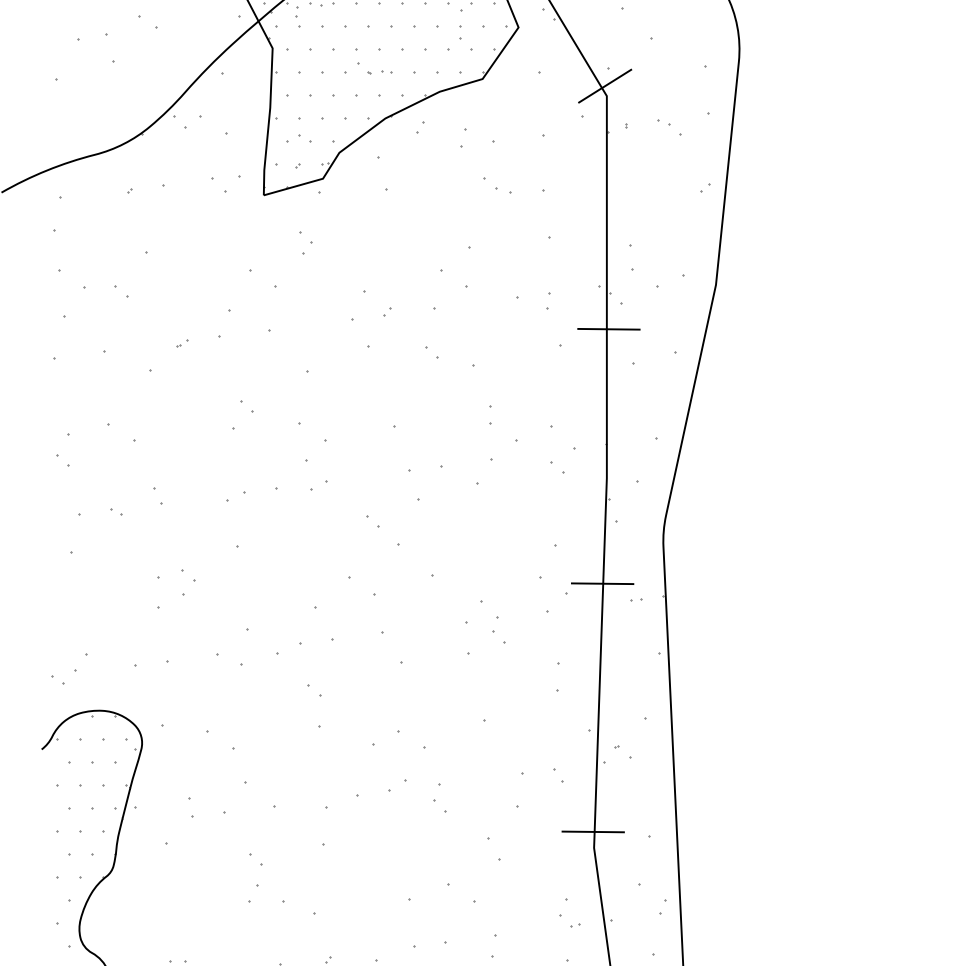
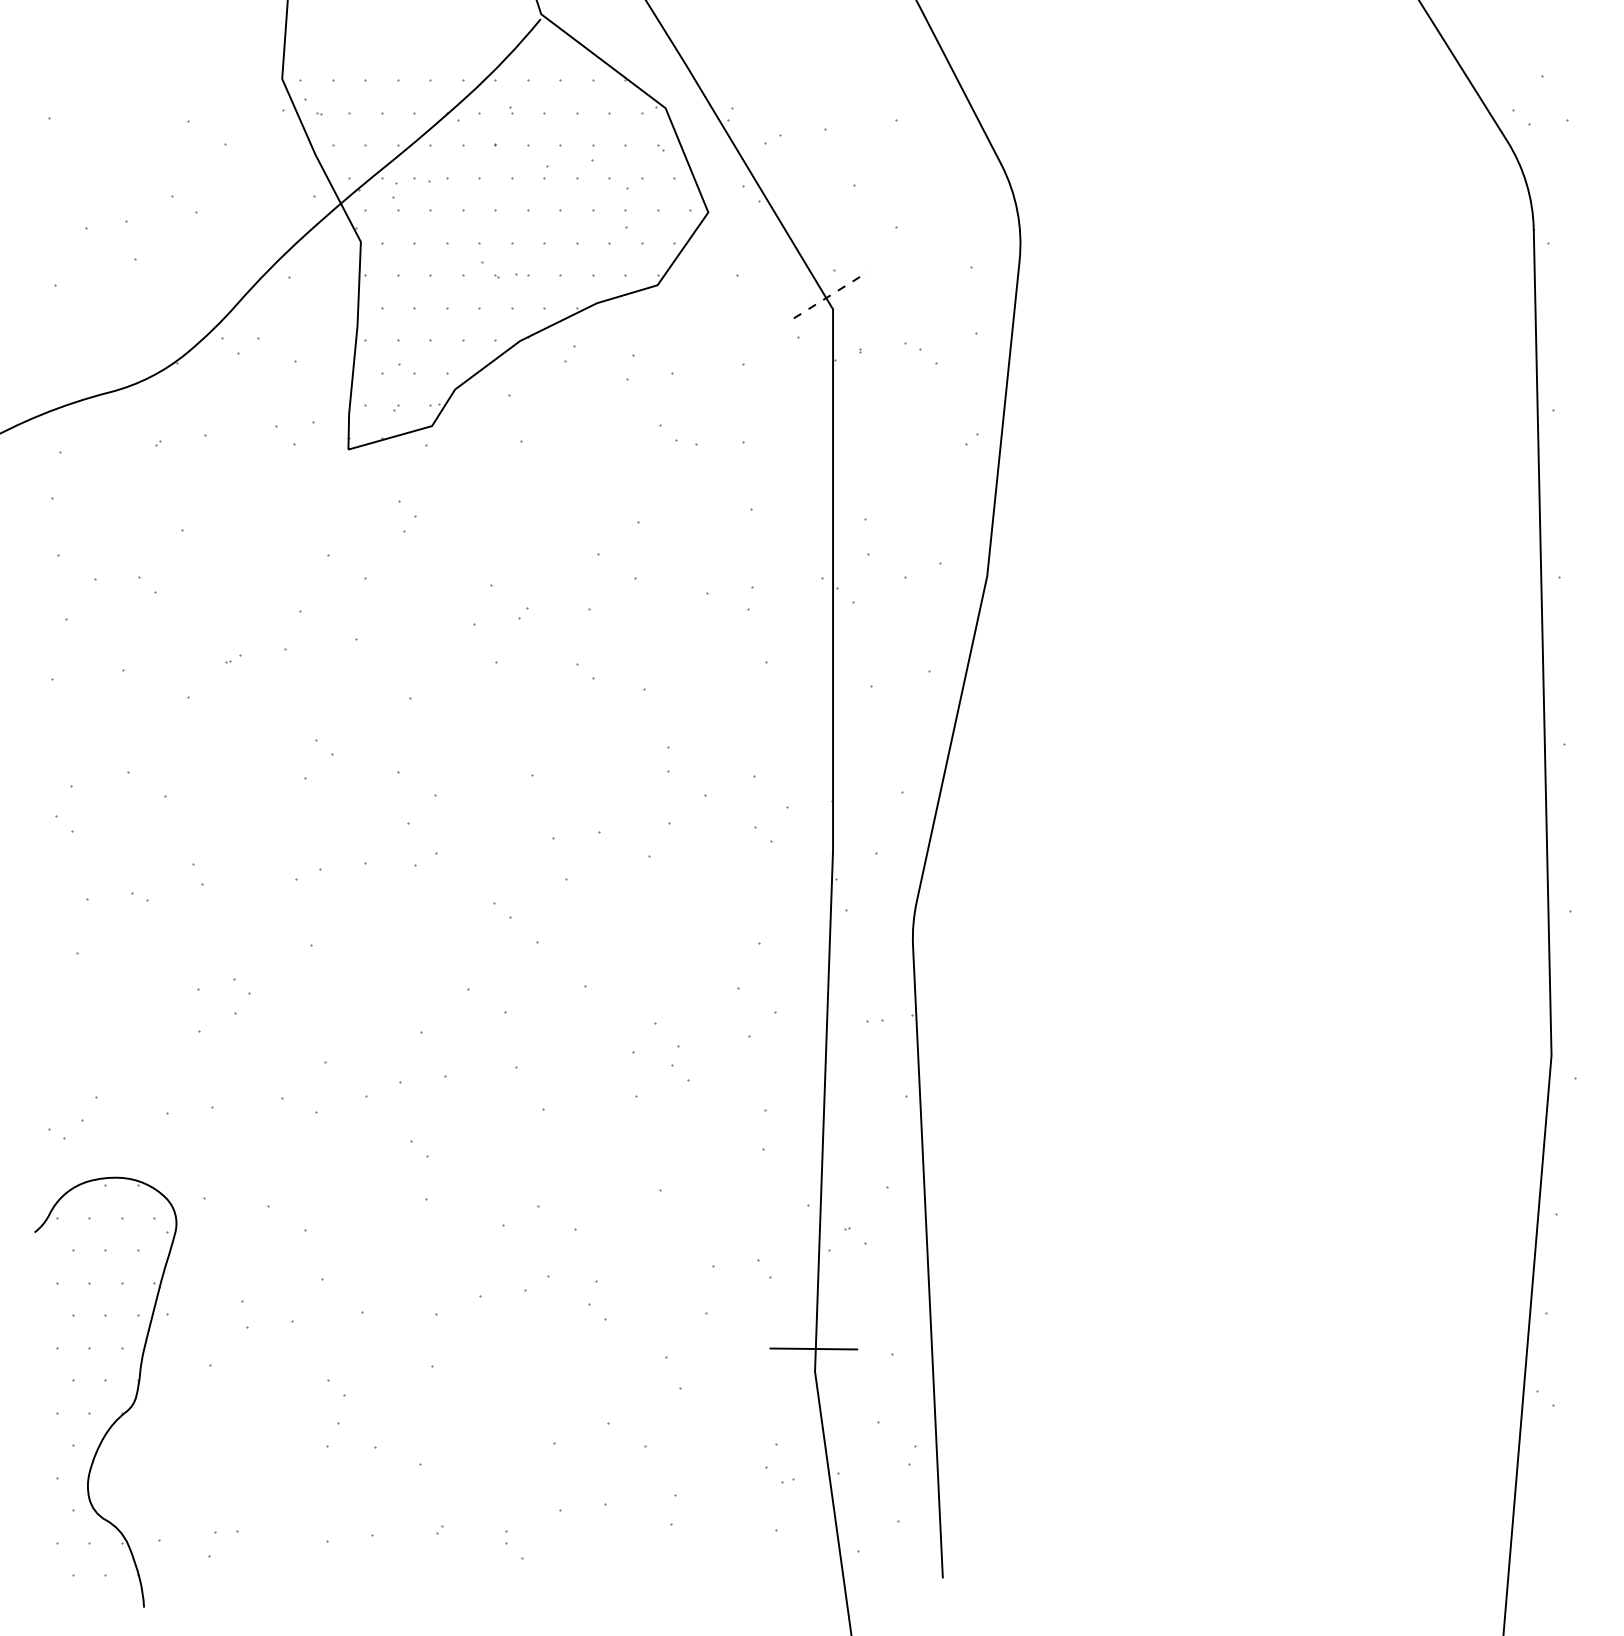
line: (605, 86) -> (831, 295), solid -> dashed
line: (608, 329) -> (835, 638), removed
line: (602, 583) -> (826, 997), removed

